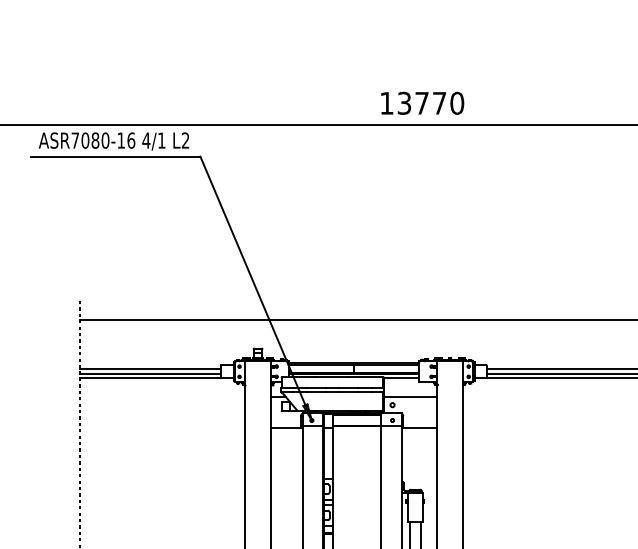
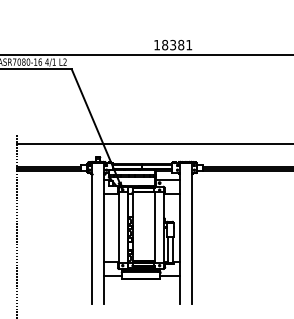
text: (431, 101) -> (177, 44), 13770 -> 18381

